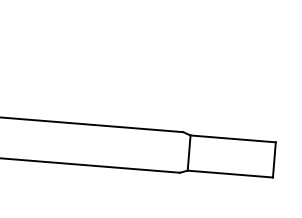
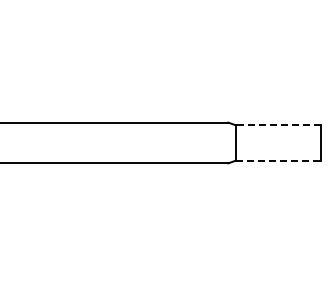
line: (233, 139) -> (278, 125), solid -> dashed
line: (230, 173) -> (278, 160), solid -> dashed

